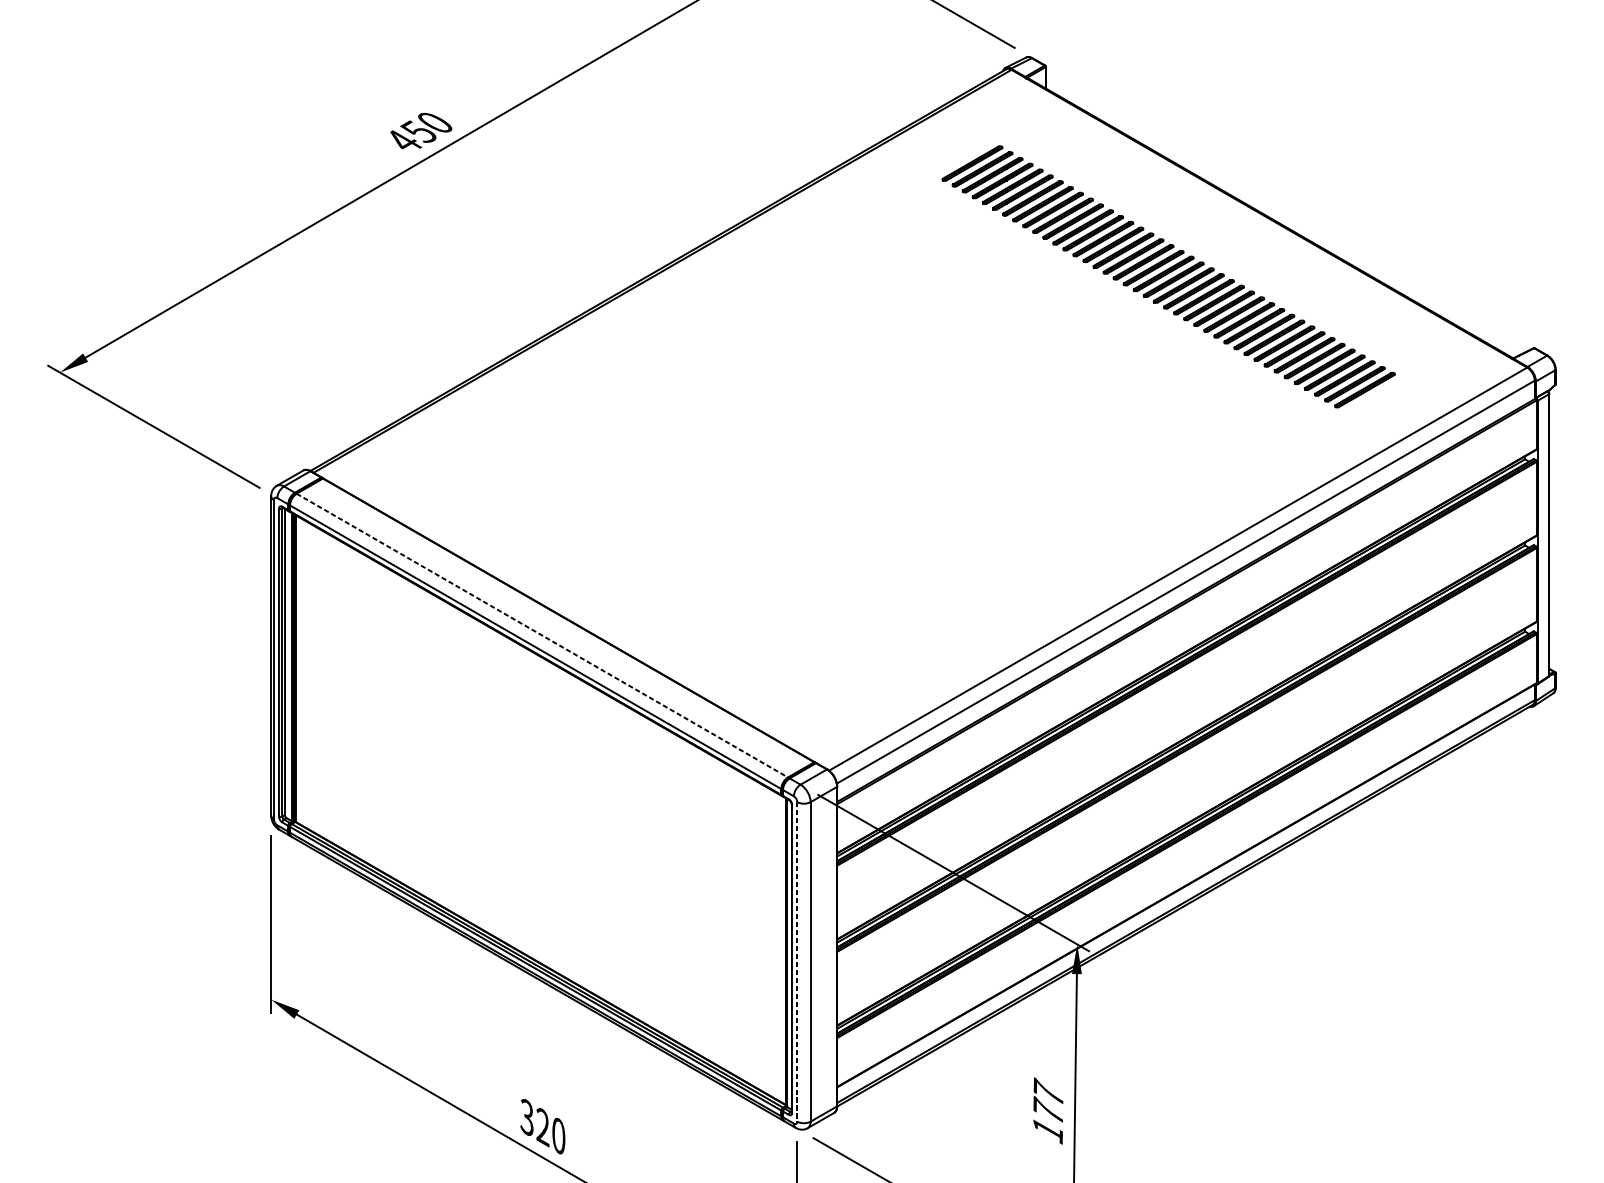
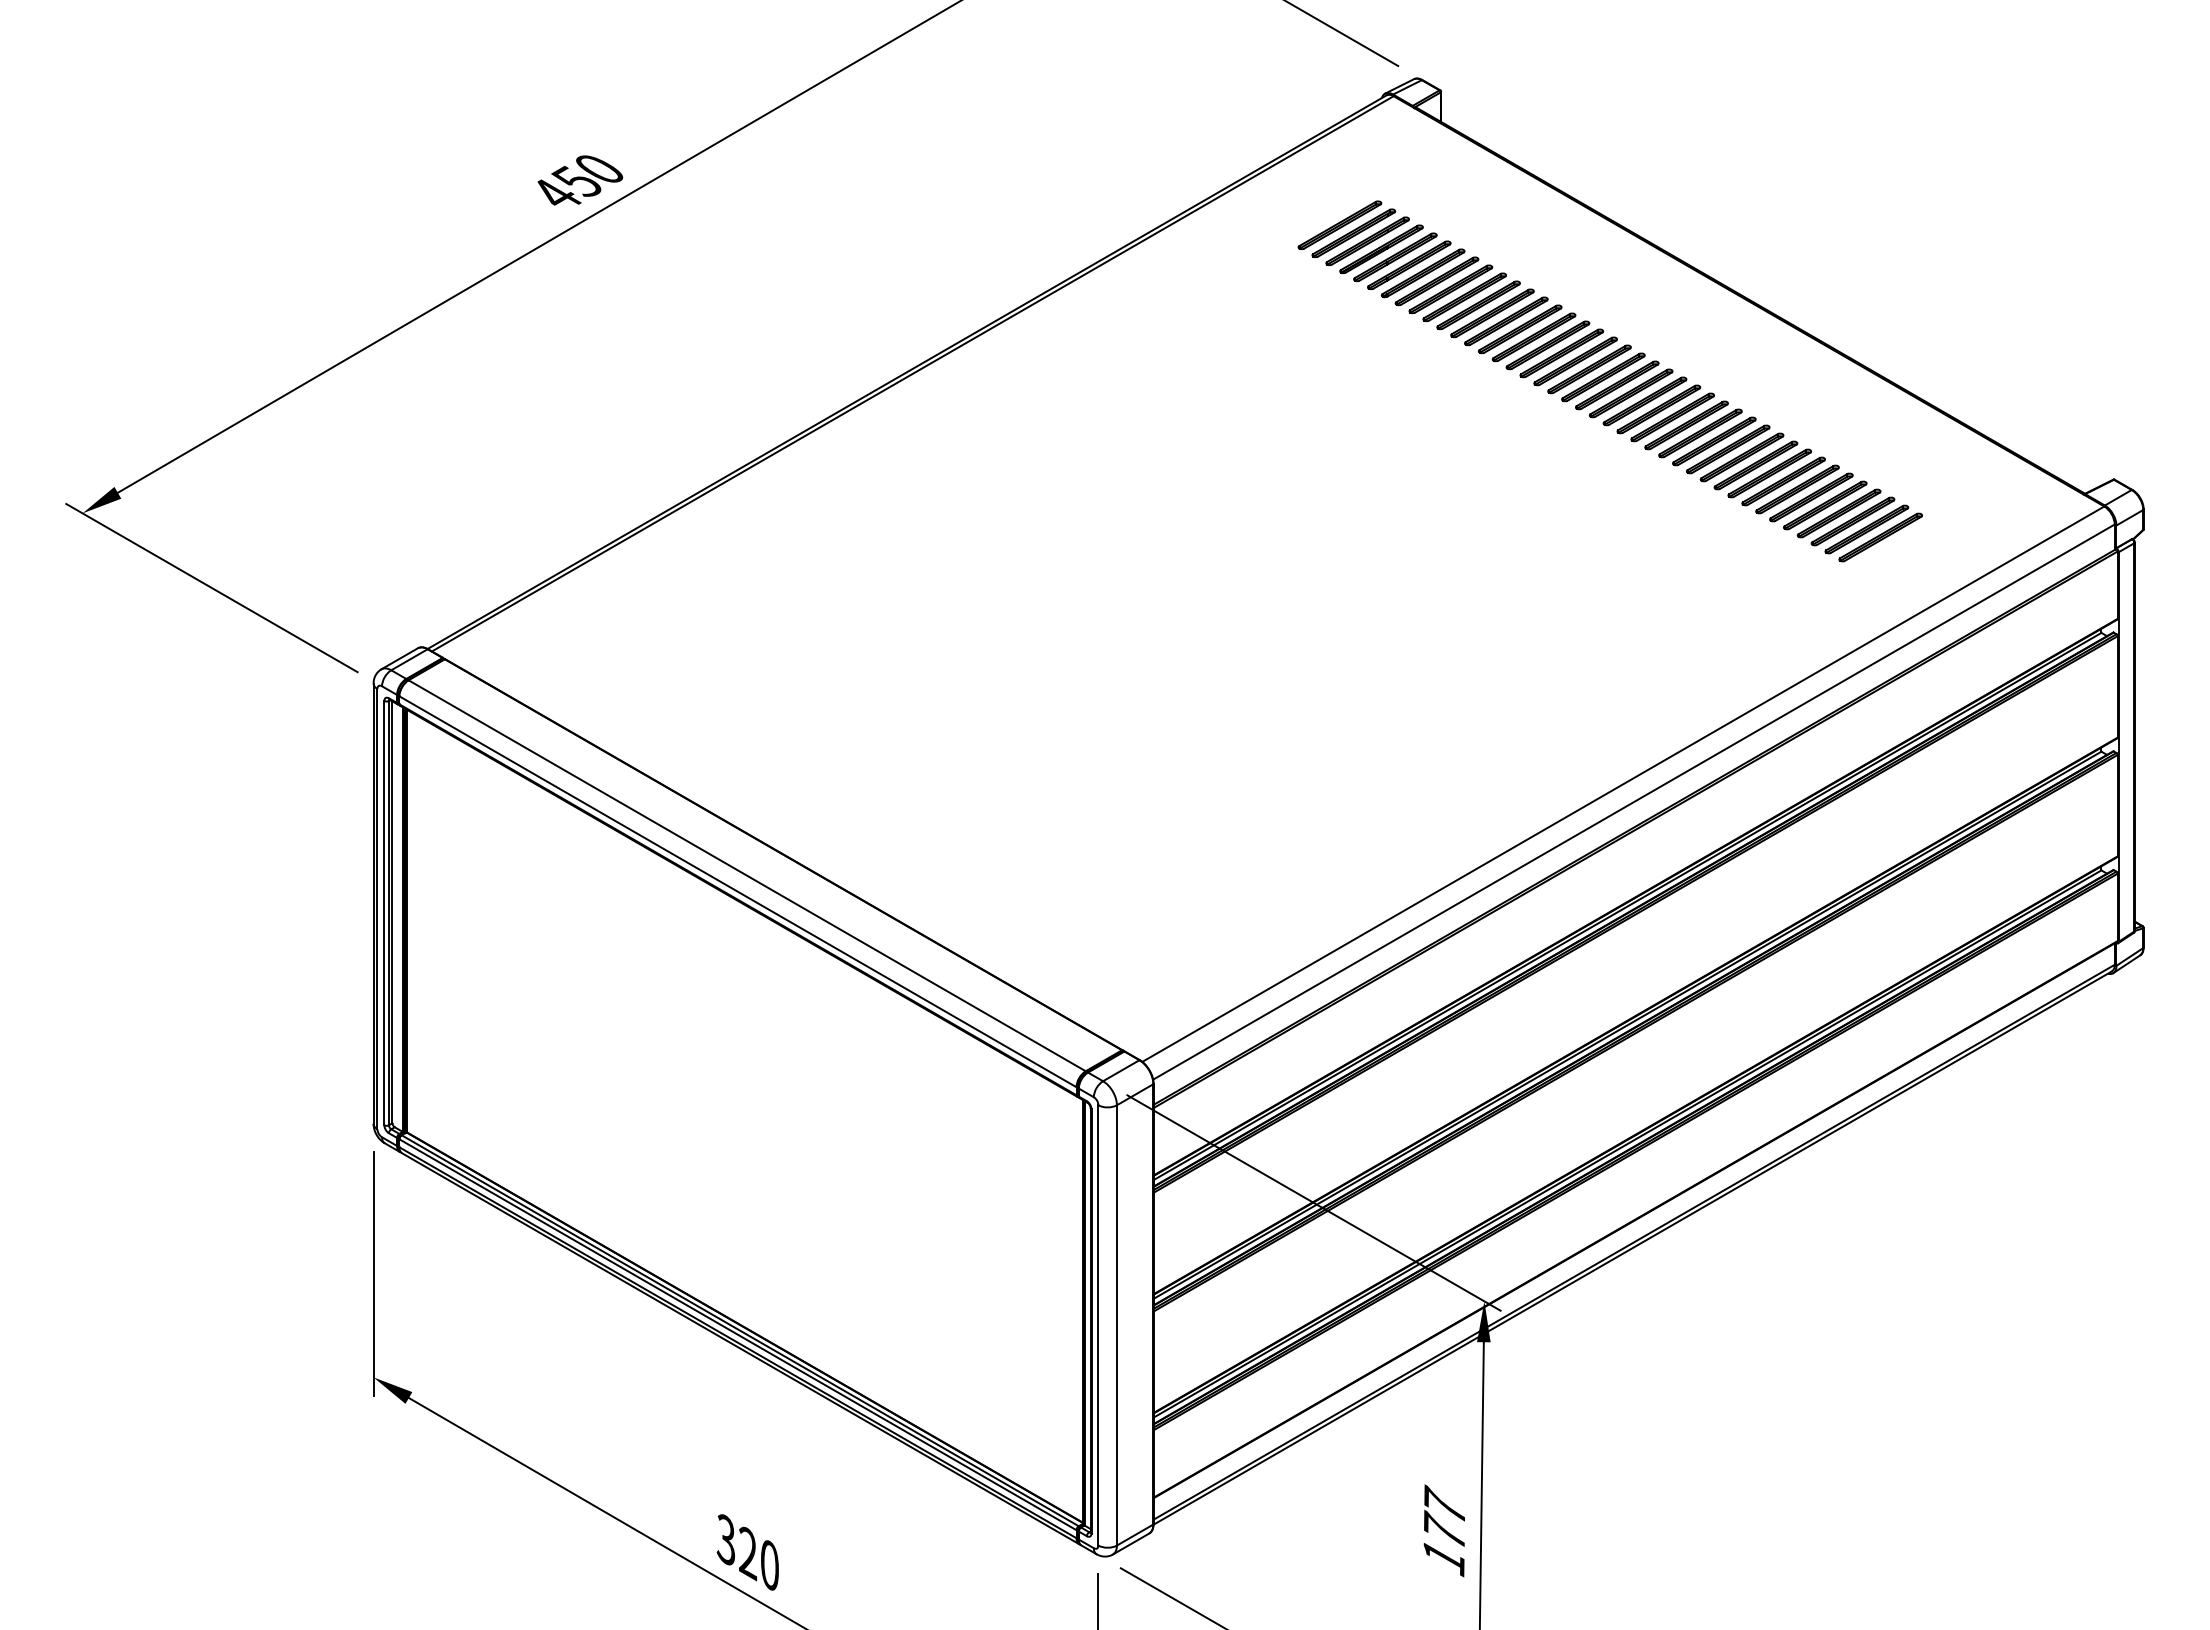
line: (542, 635) -> (747, 875), dashed -> solid
line: (797, 961) -> (1098, 1325), dashed -> solid

